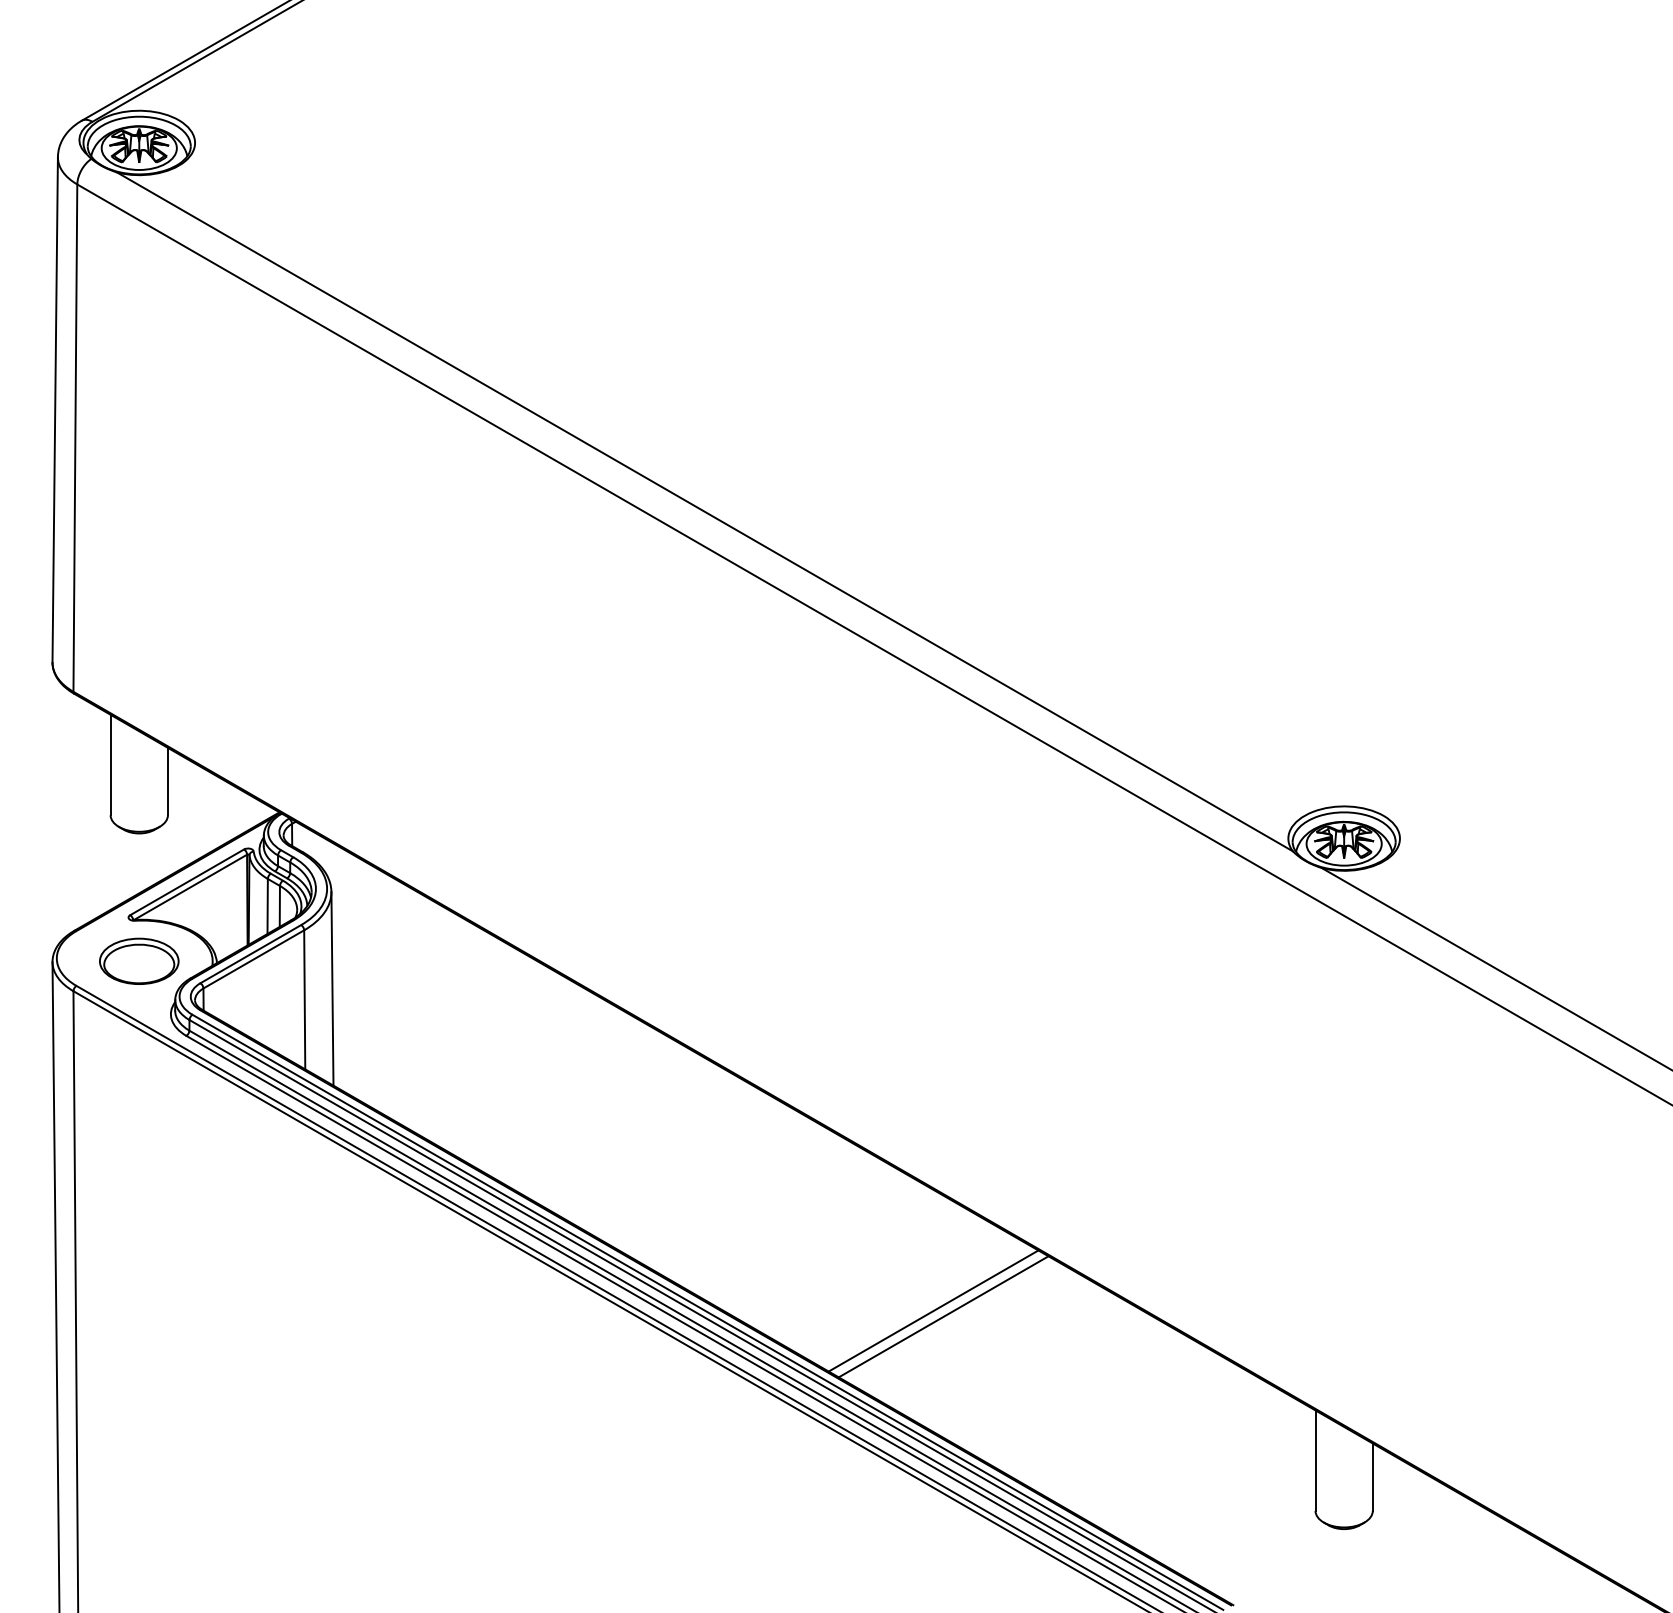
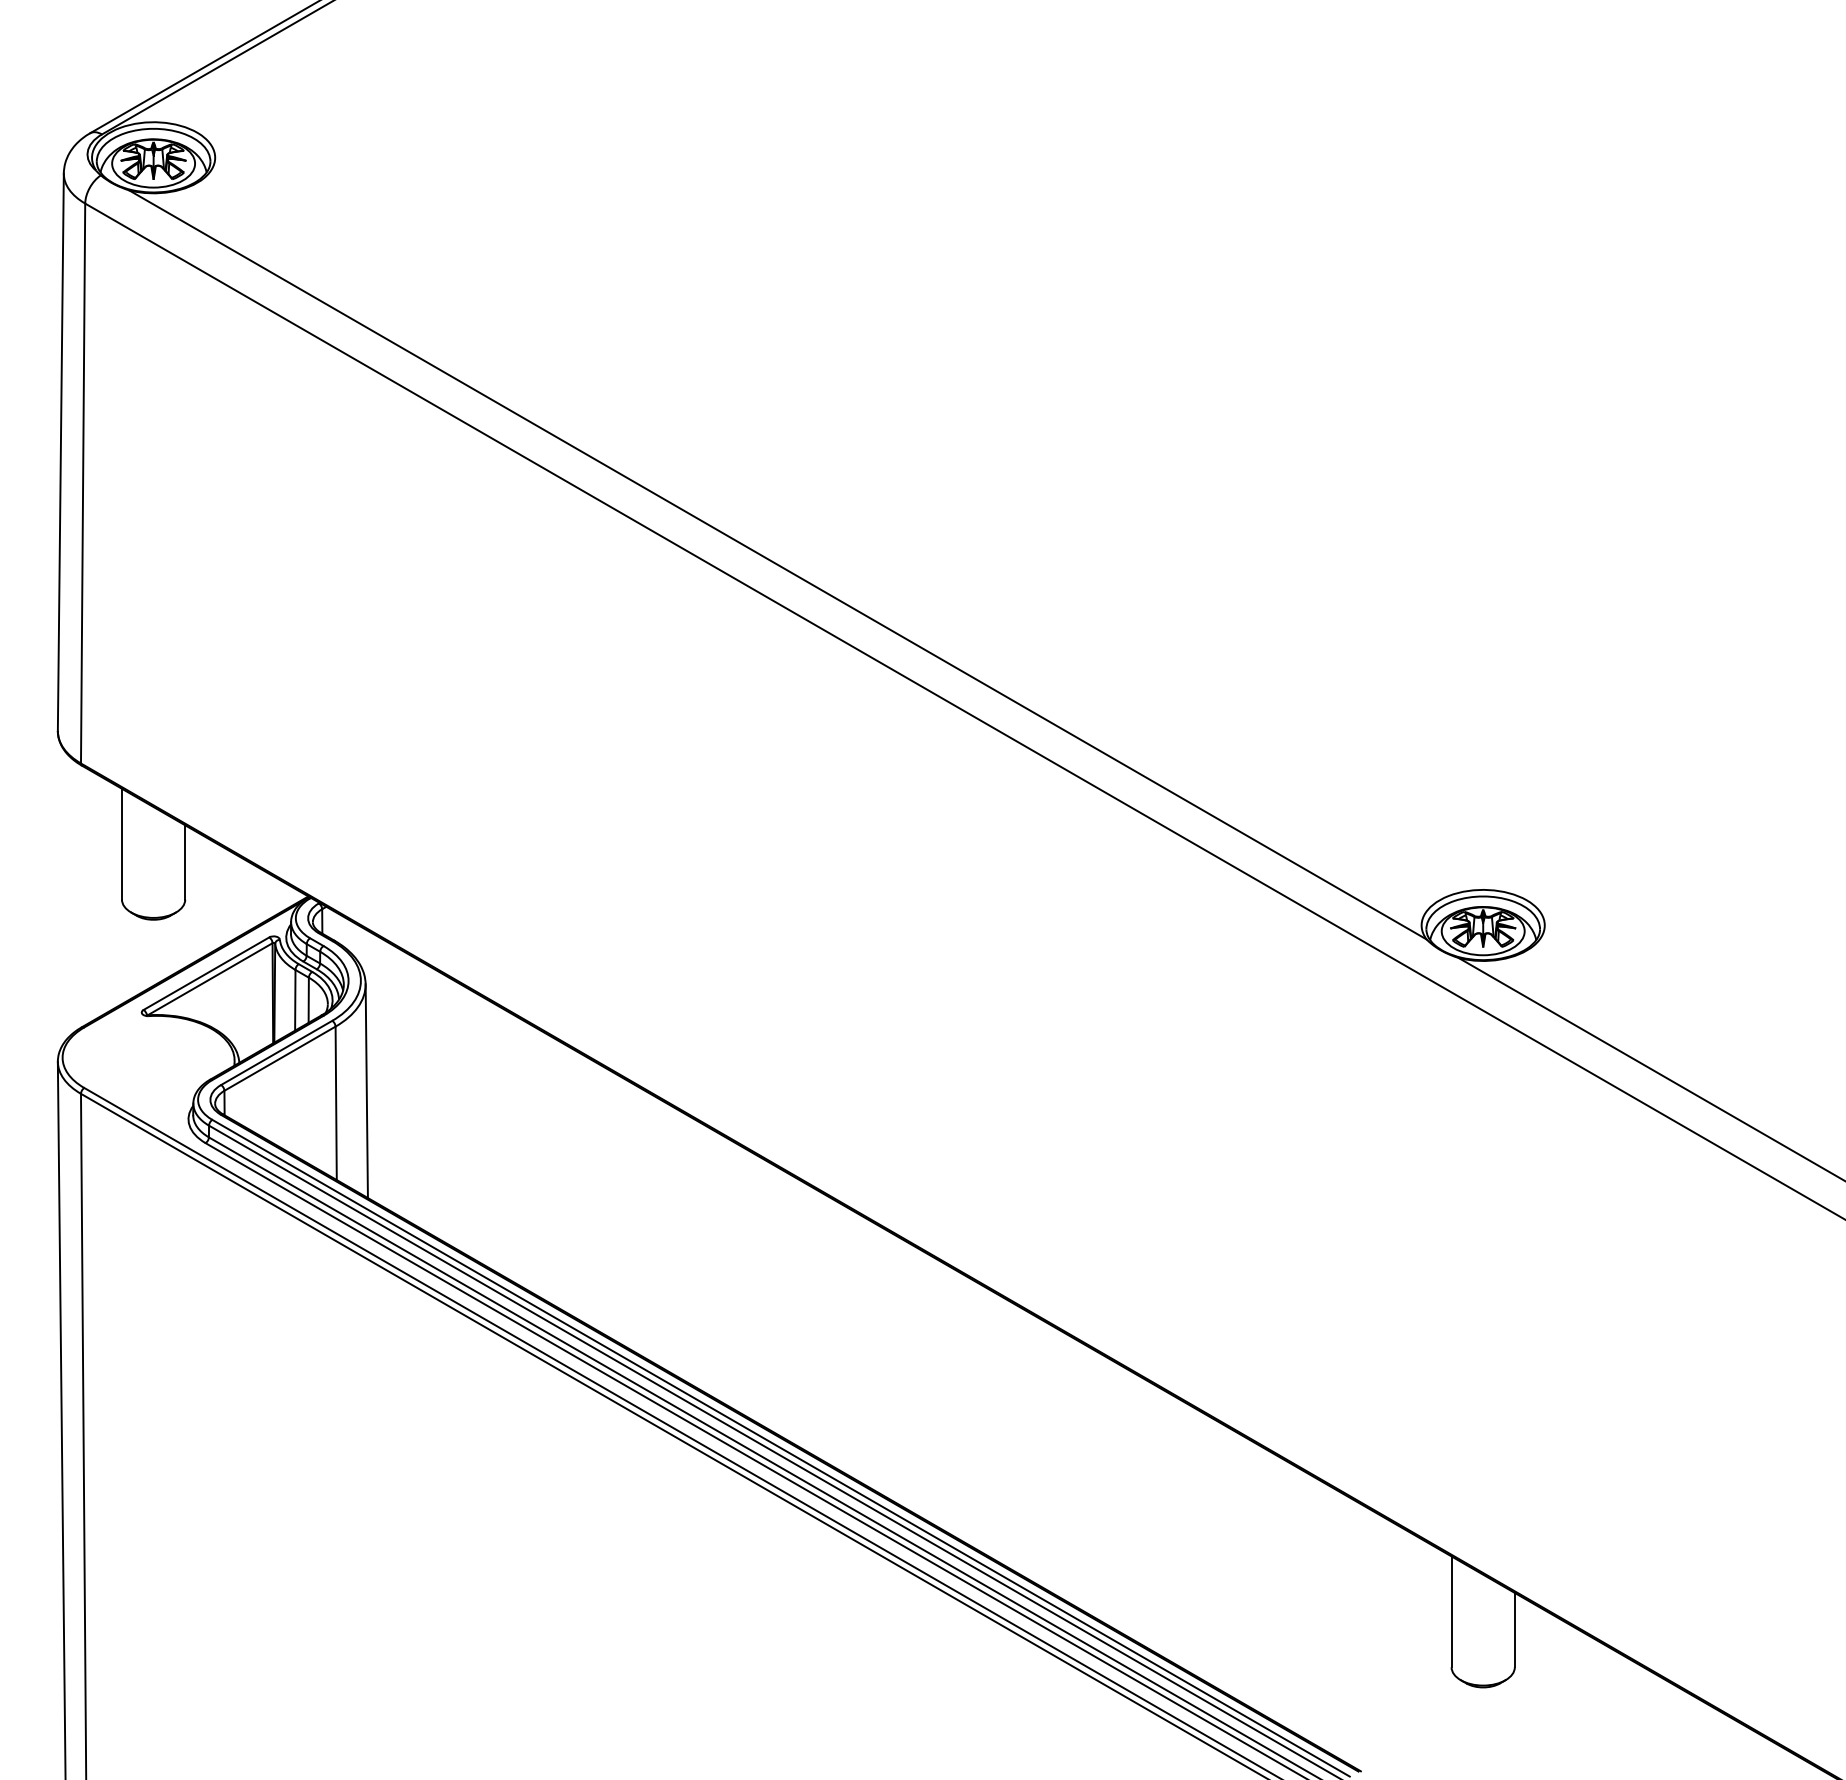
part: (139, 961) -> (153, 1060), removed
line: (933, 1310) -> (1029, 1446), removed
line: (942, 1316) -> (1040, 1452), removed

